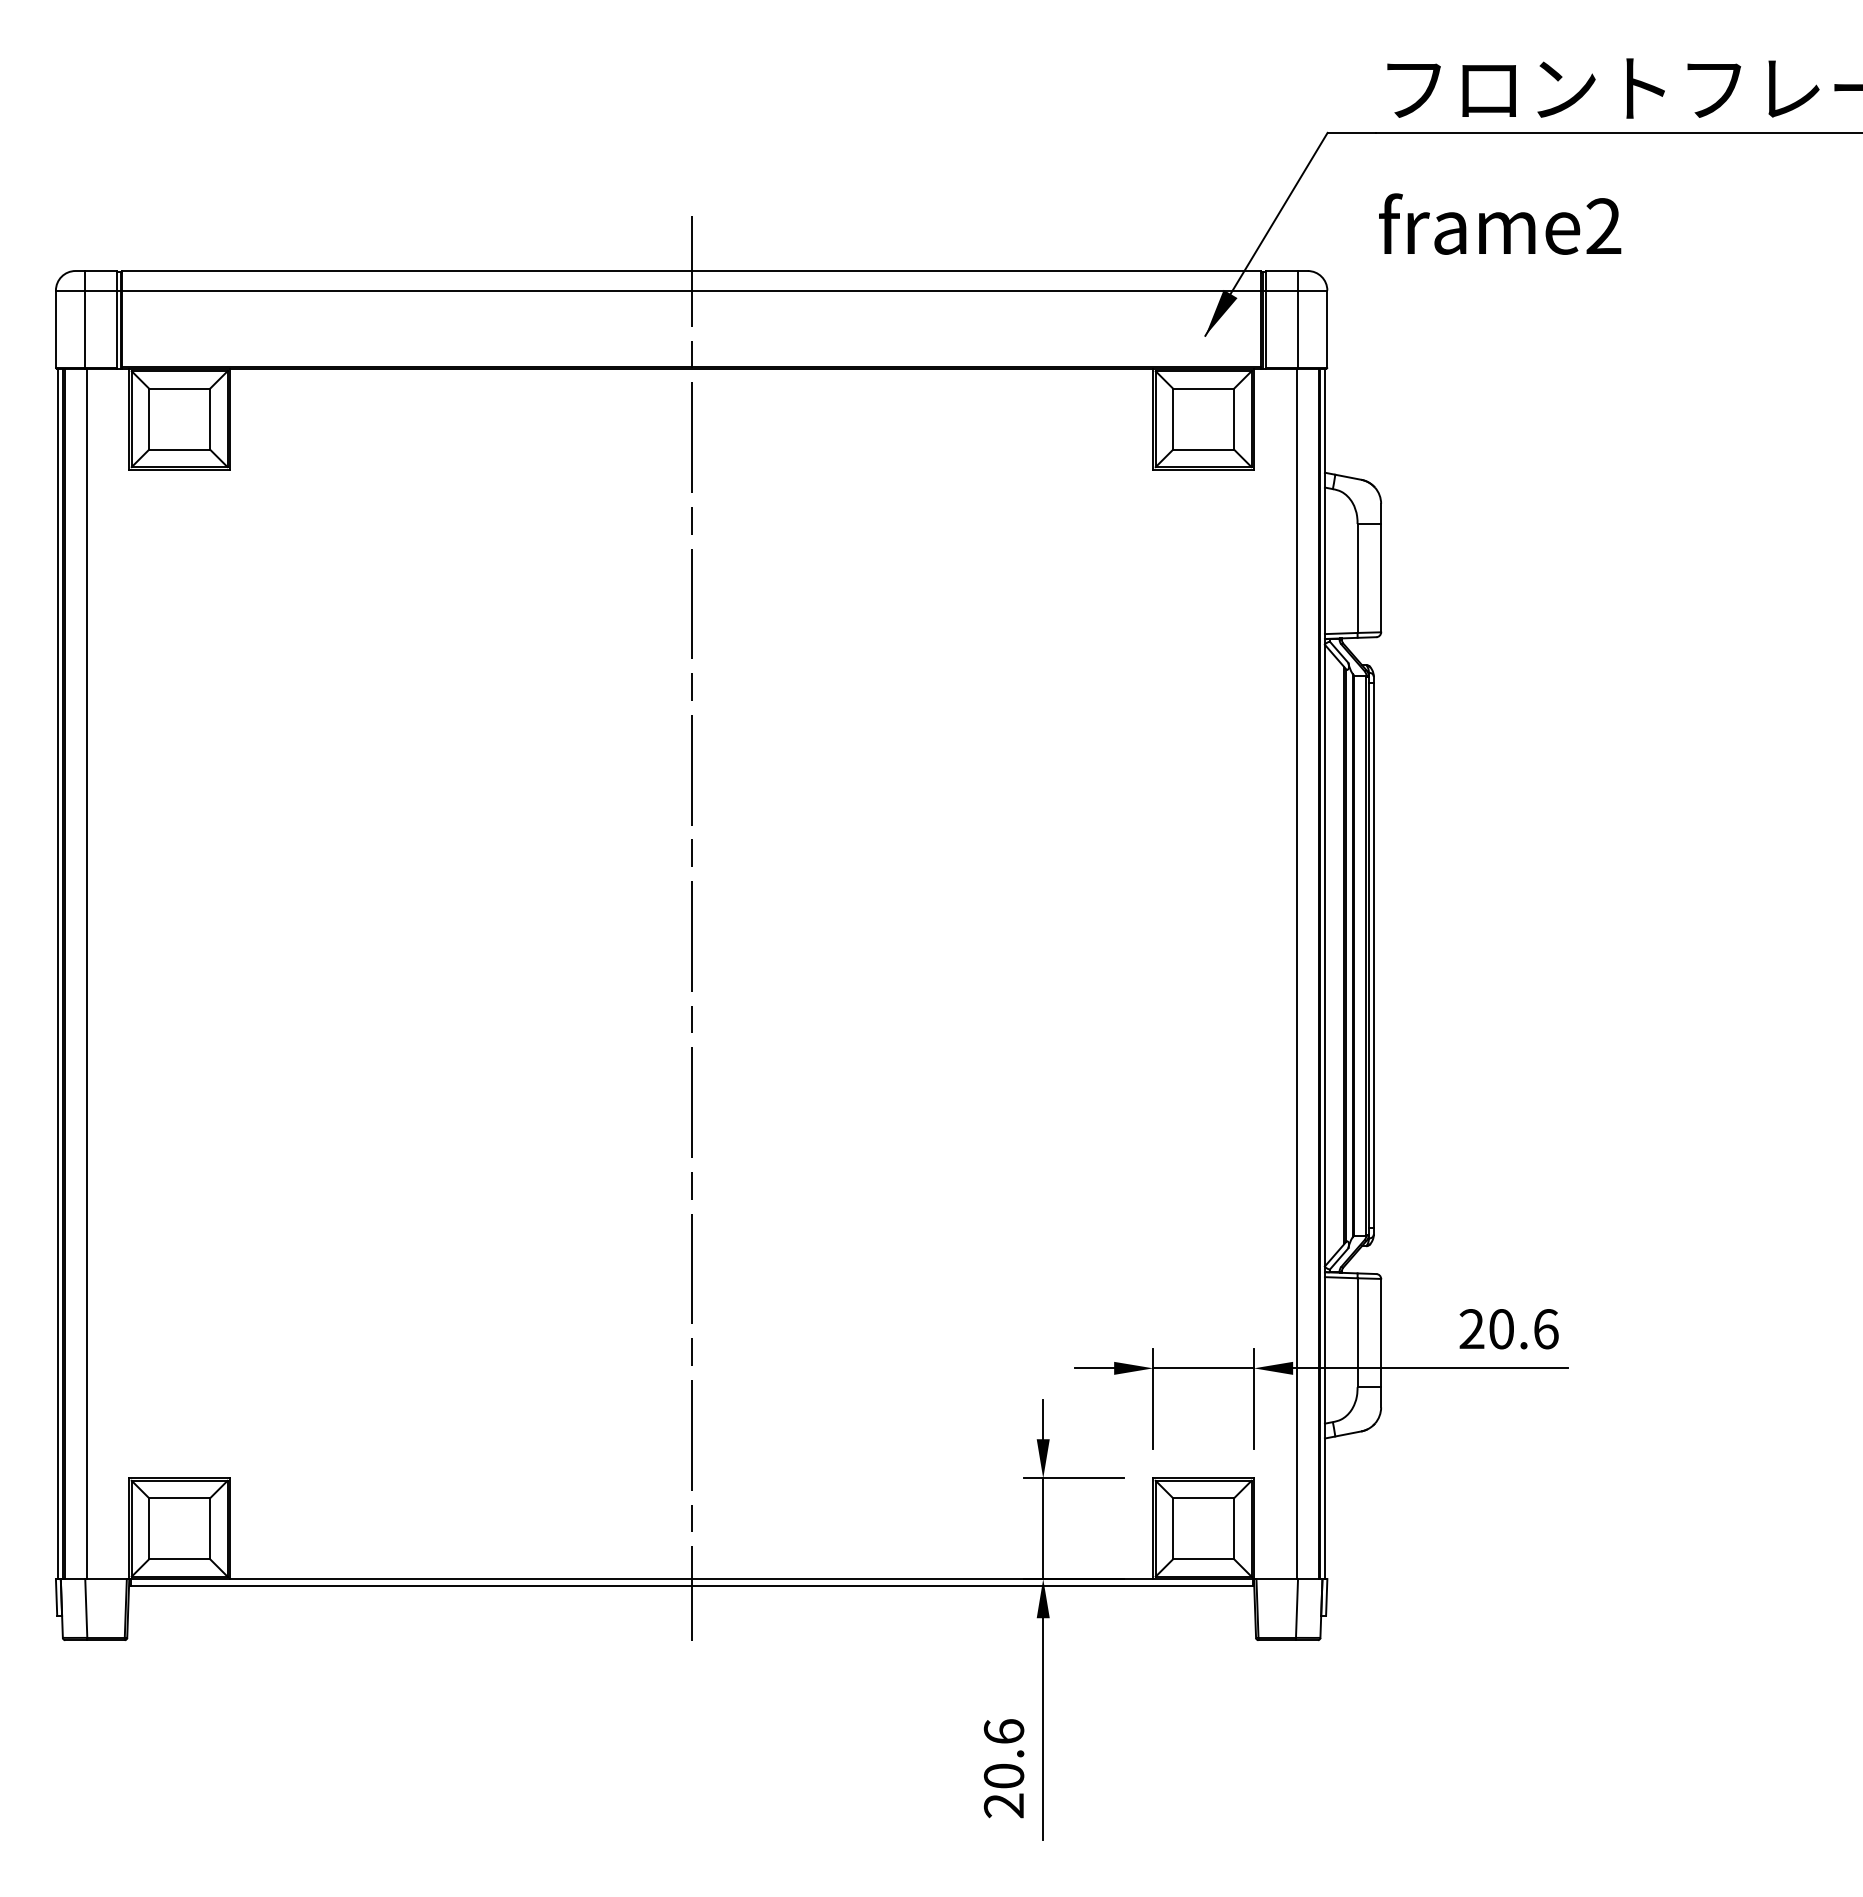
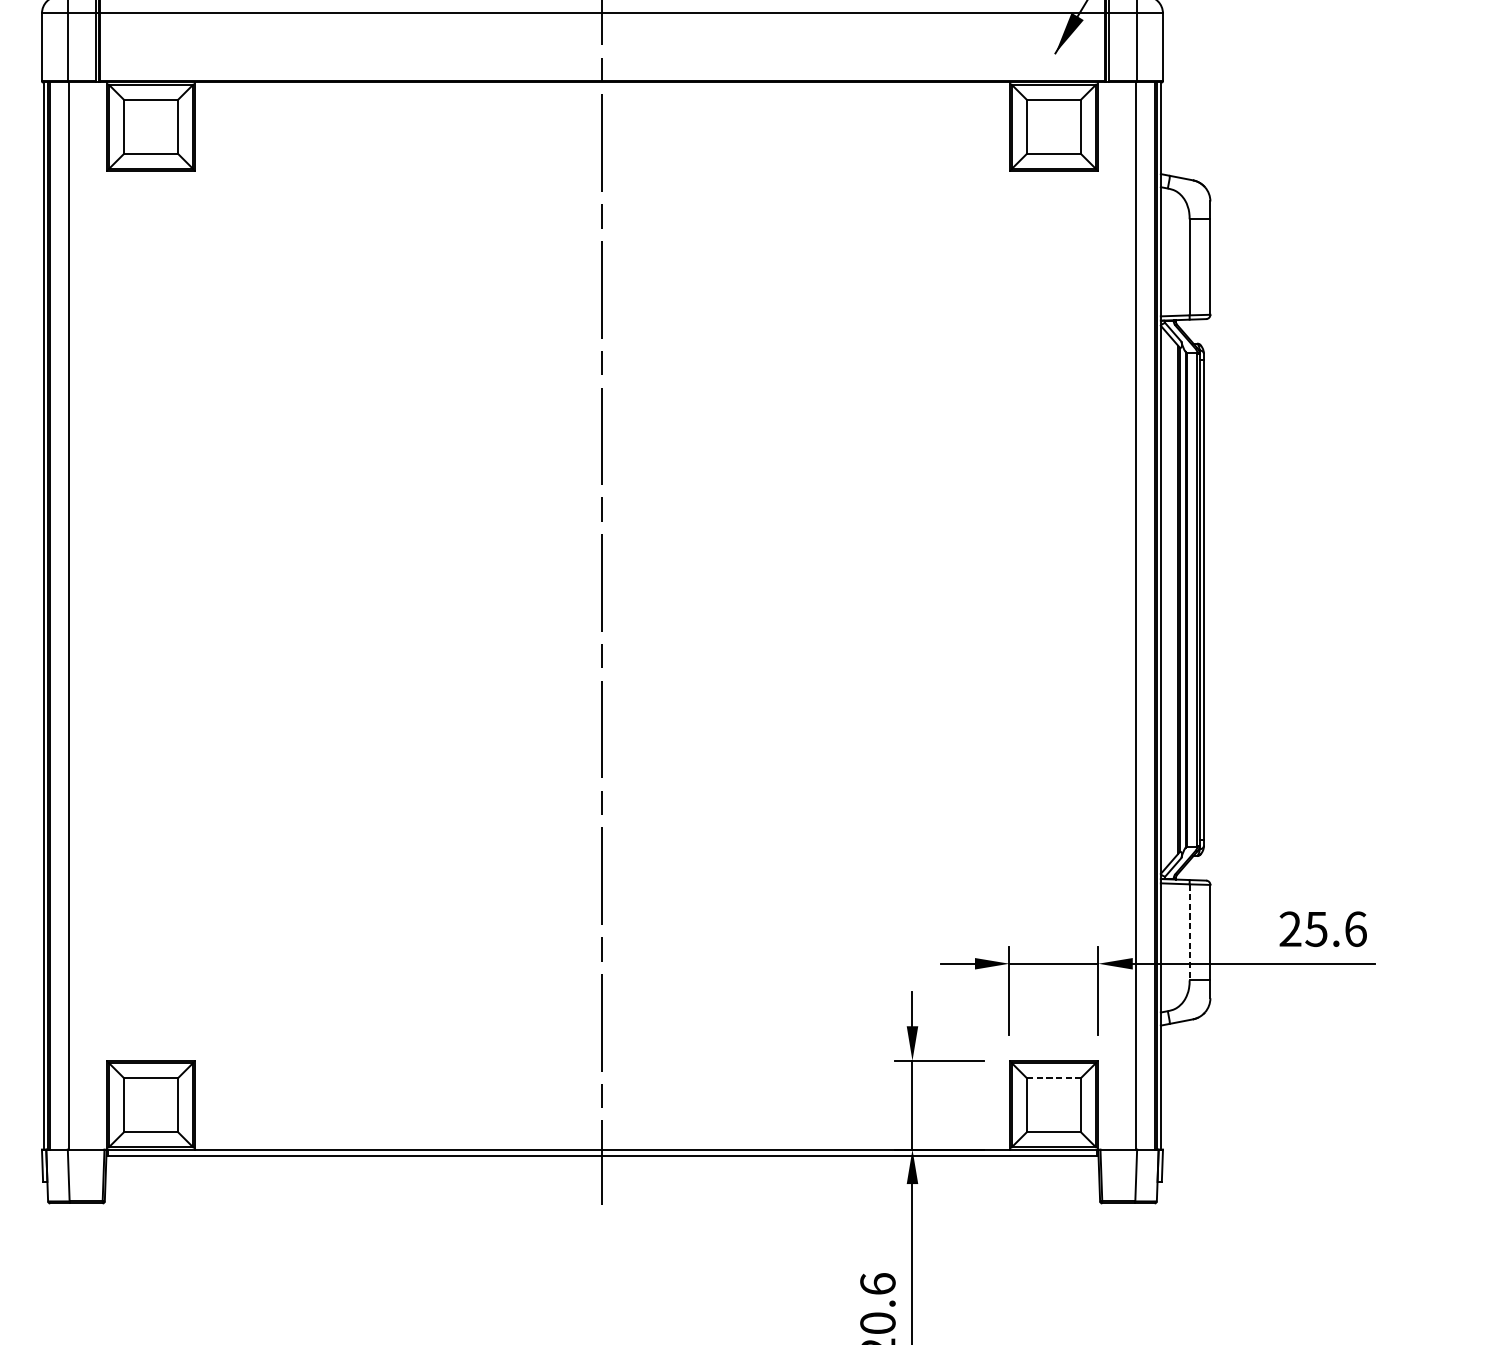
text: (1500, 1329) -> (1315, 929), 20.6 -> 25.6
line: (1357, 1333) -> (1189, 933), solid -> dashed
line: (1203, 1498) -> (1053, 1078), solid -> dashed

